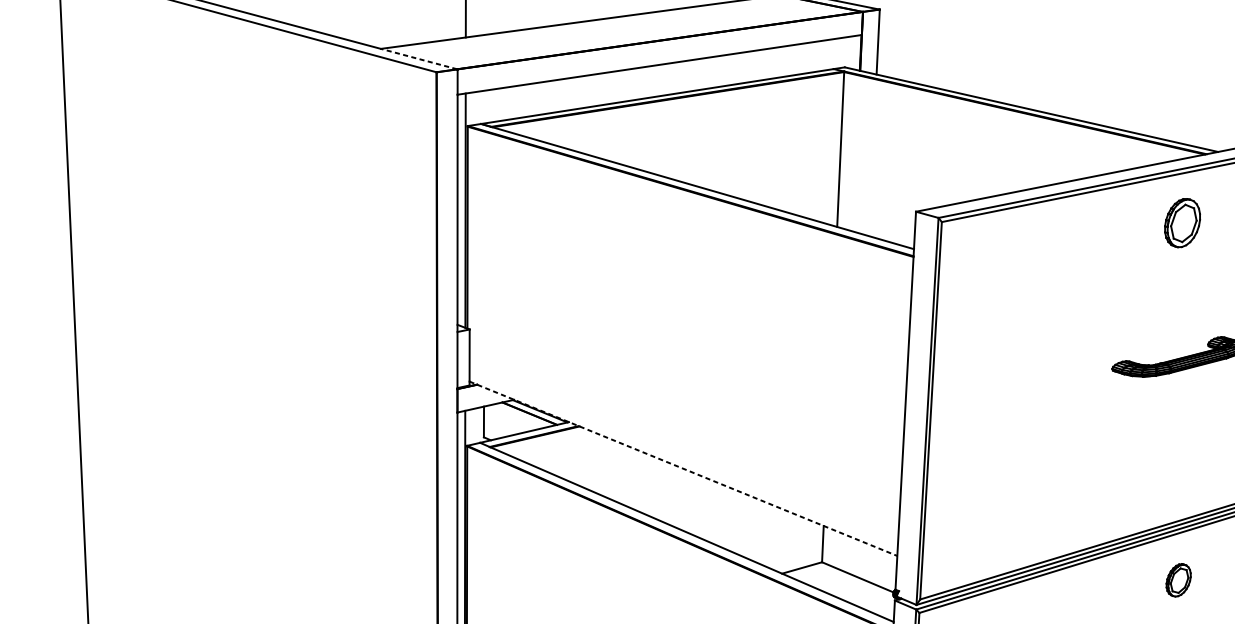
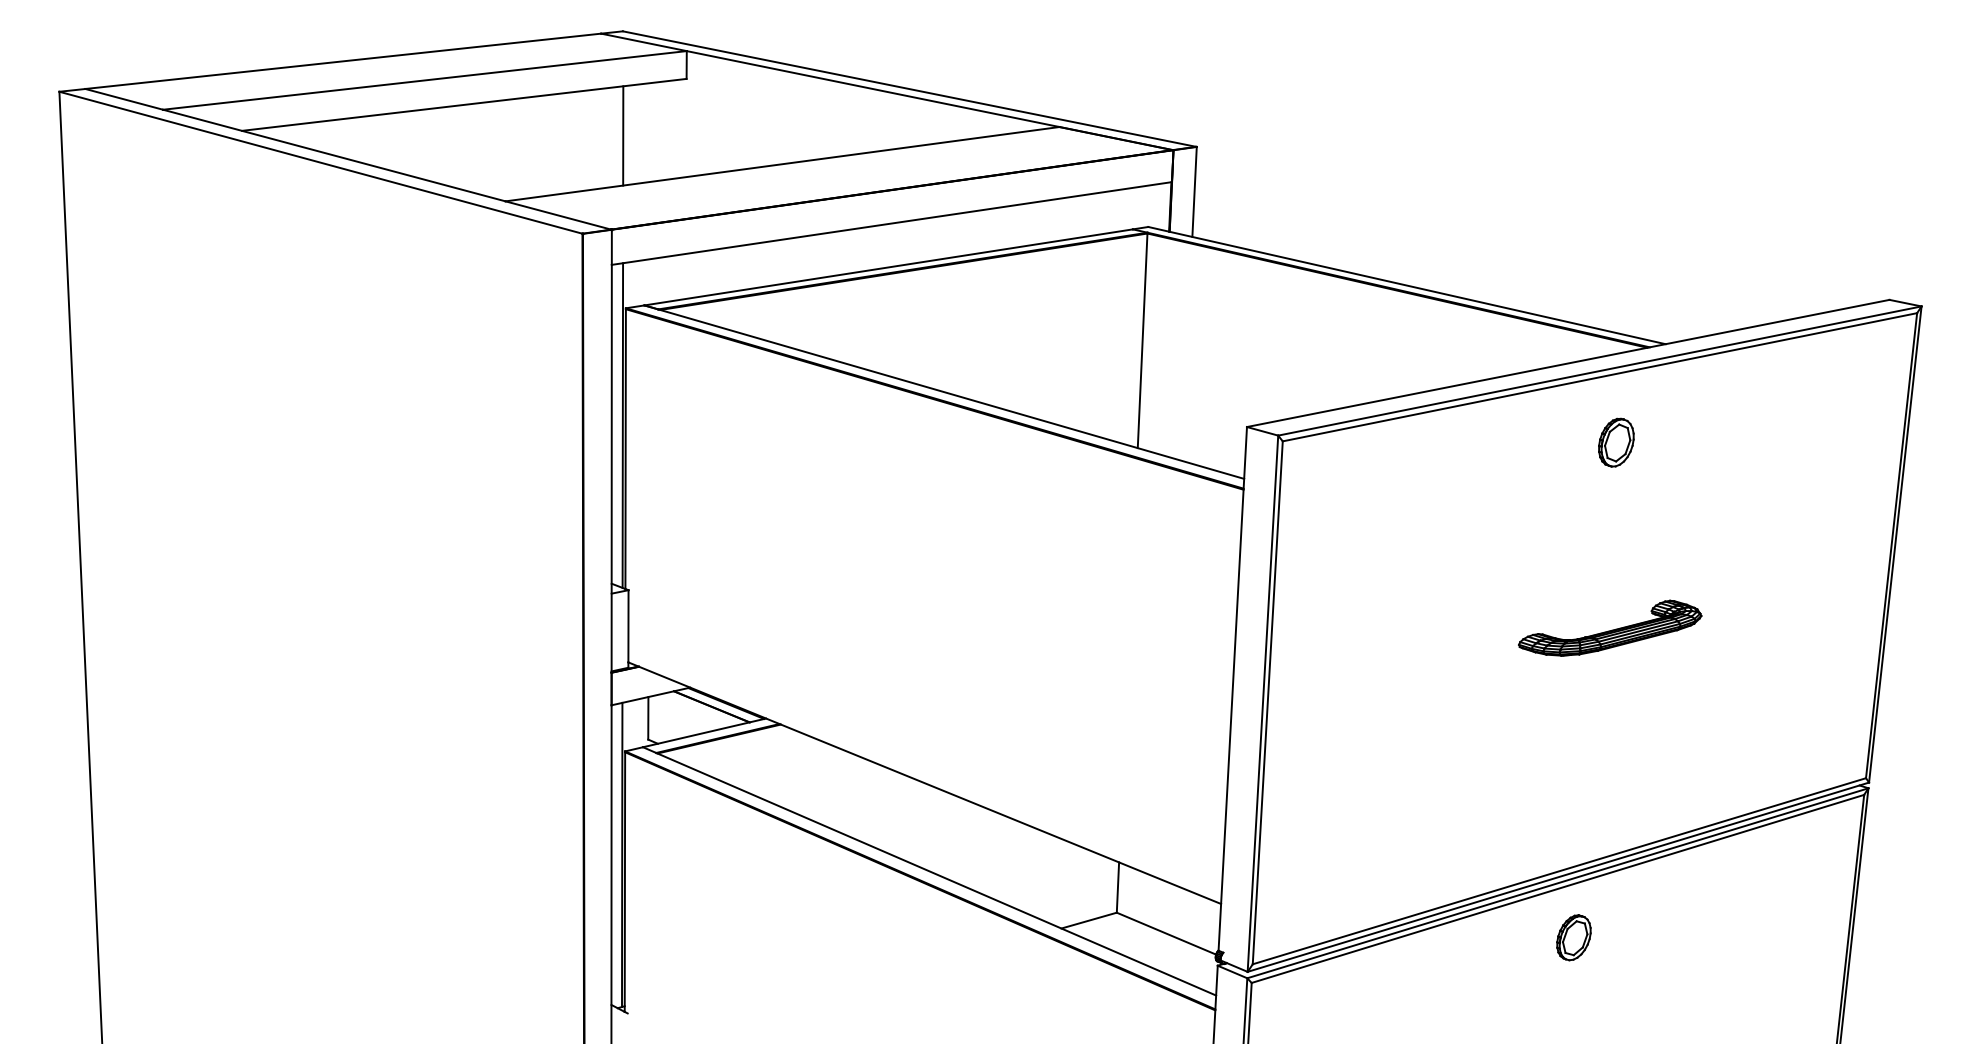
line: (419, 59) -> (558, 215), dashed -> solid
part: (1182, 222) -> (1616, 442), size x0.71
line: (684, 469) -> (925, 783), dashed -> solid
part: (1178, 580) -> (1573, 937), moved

